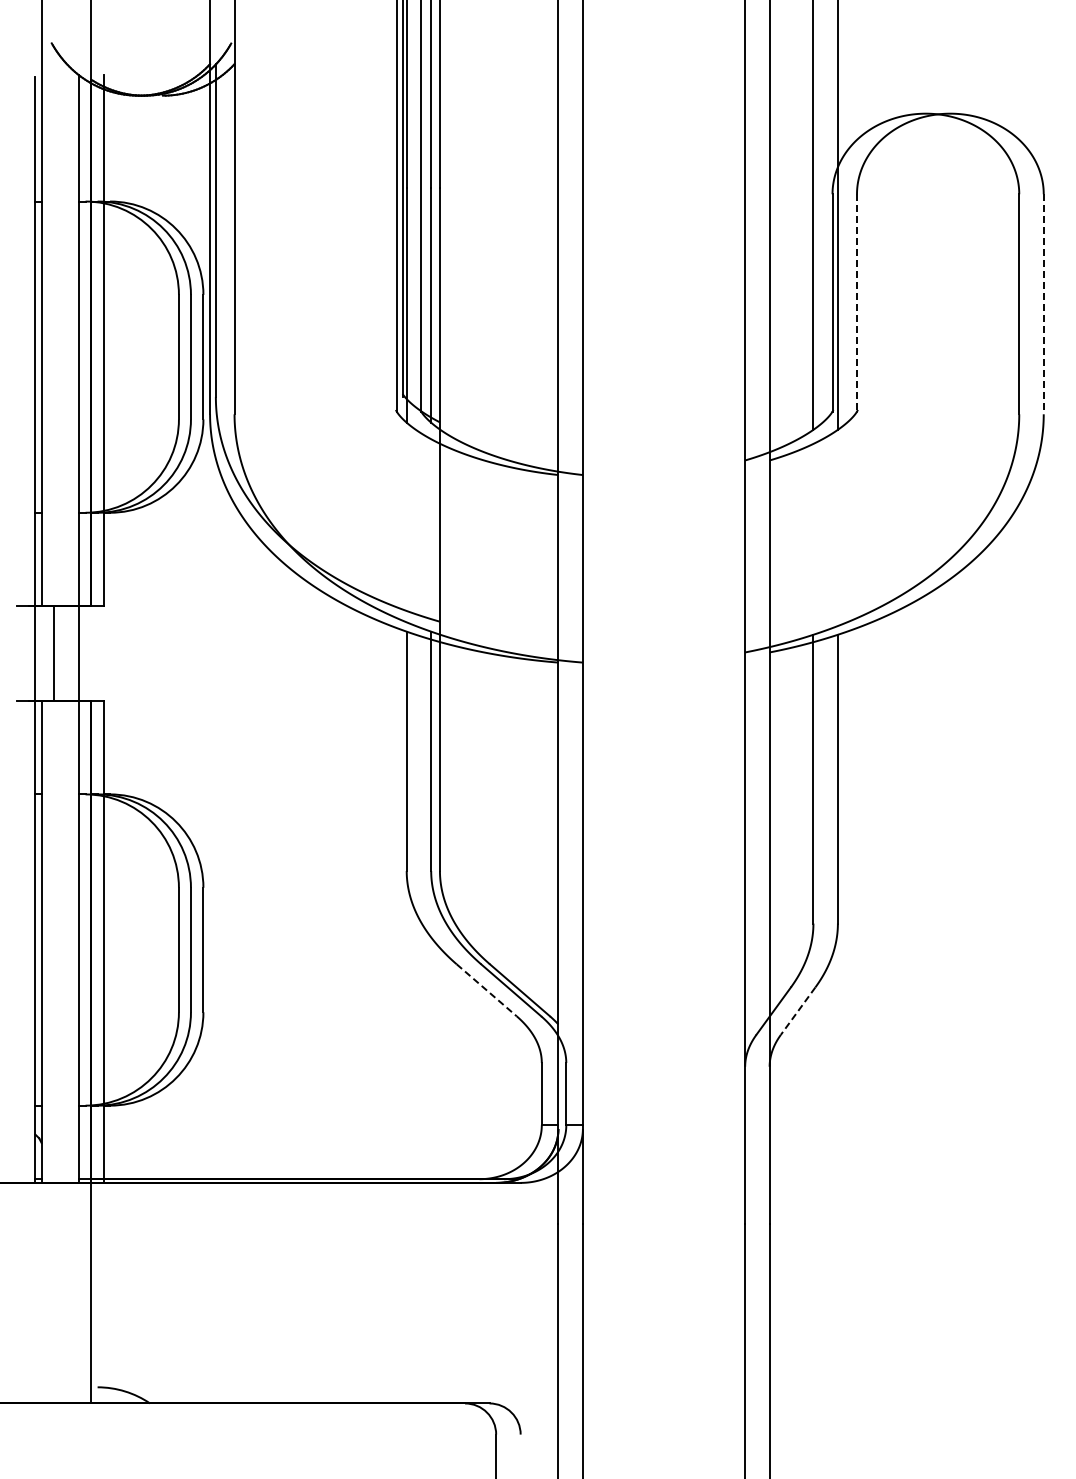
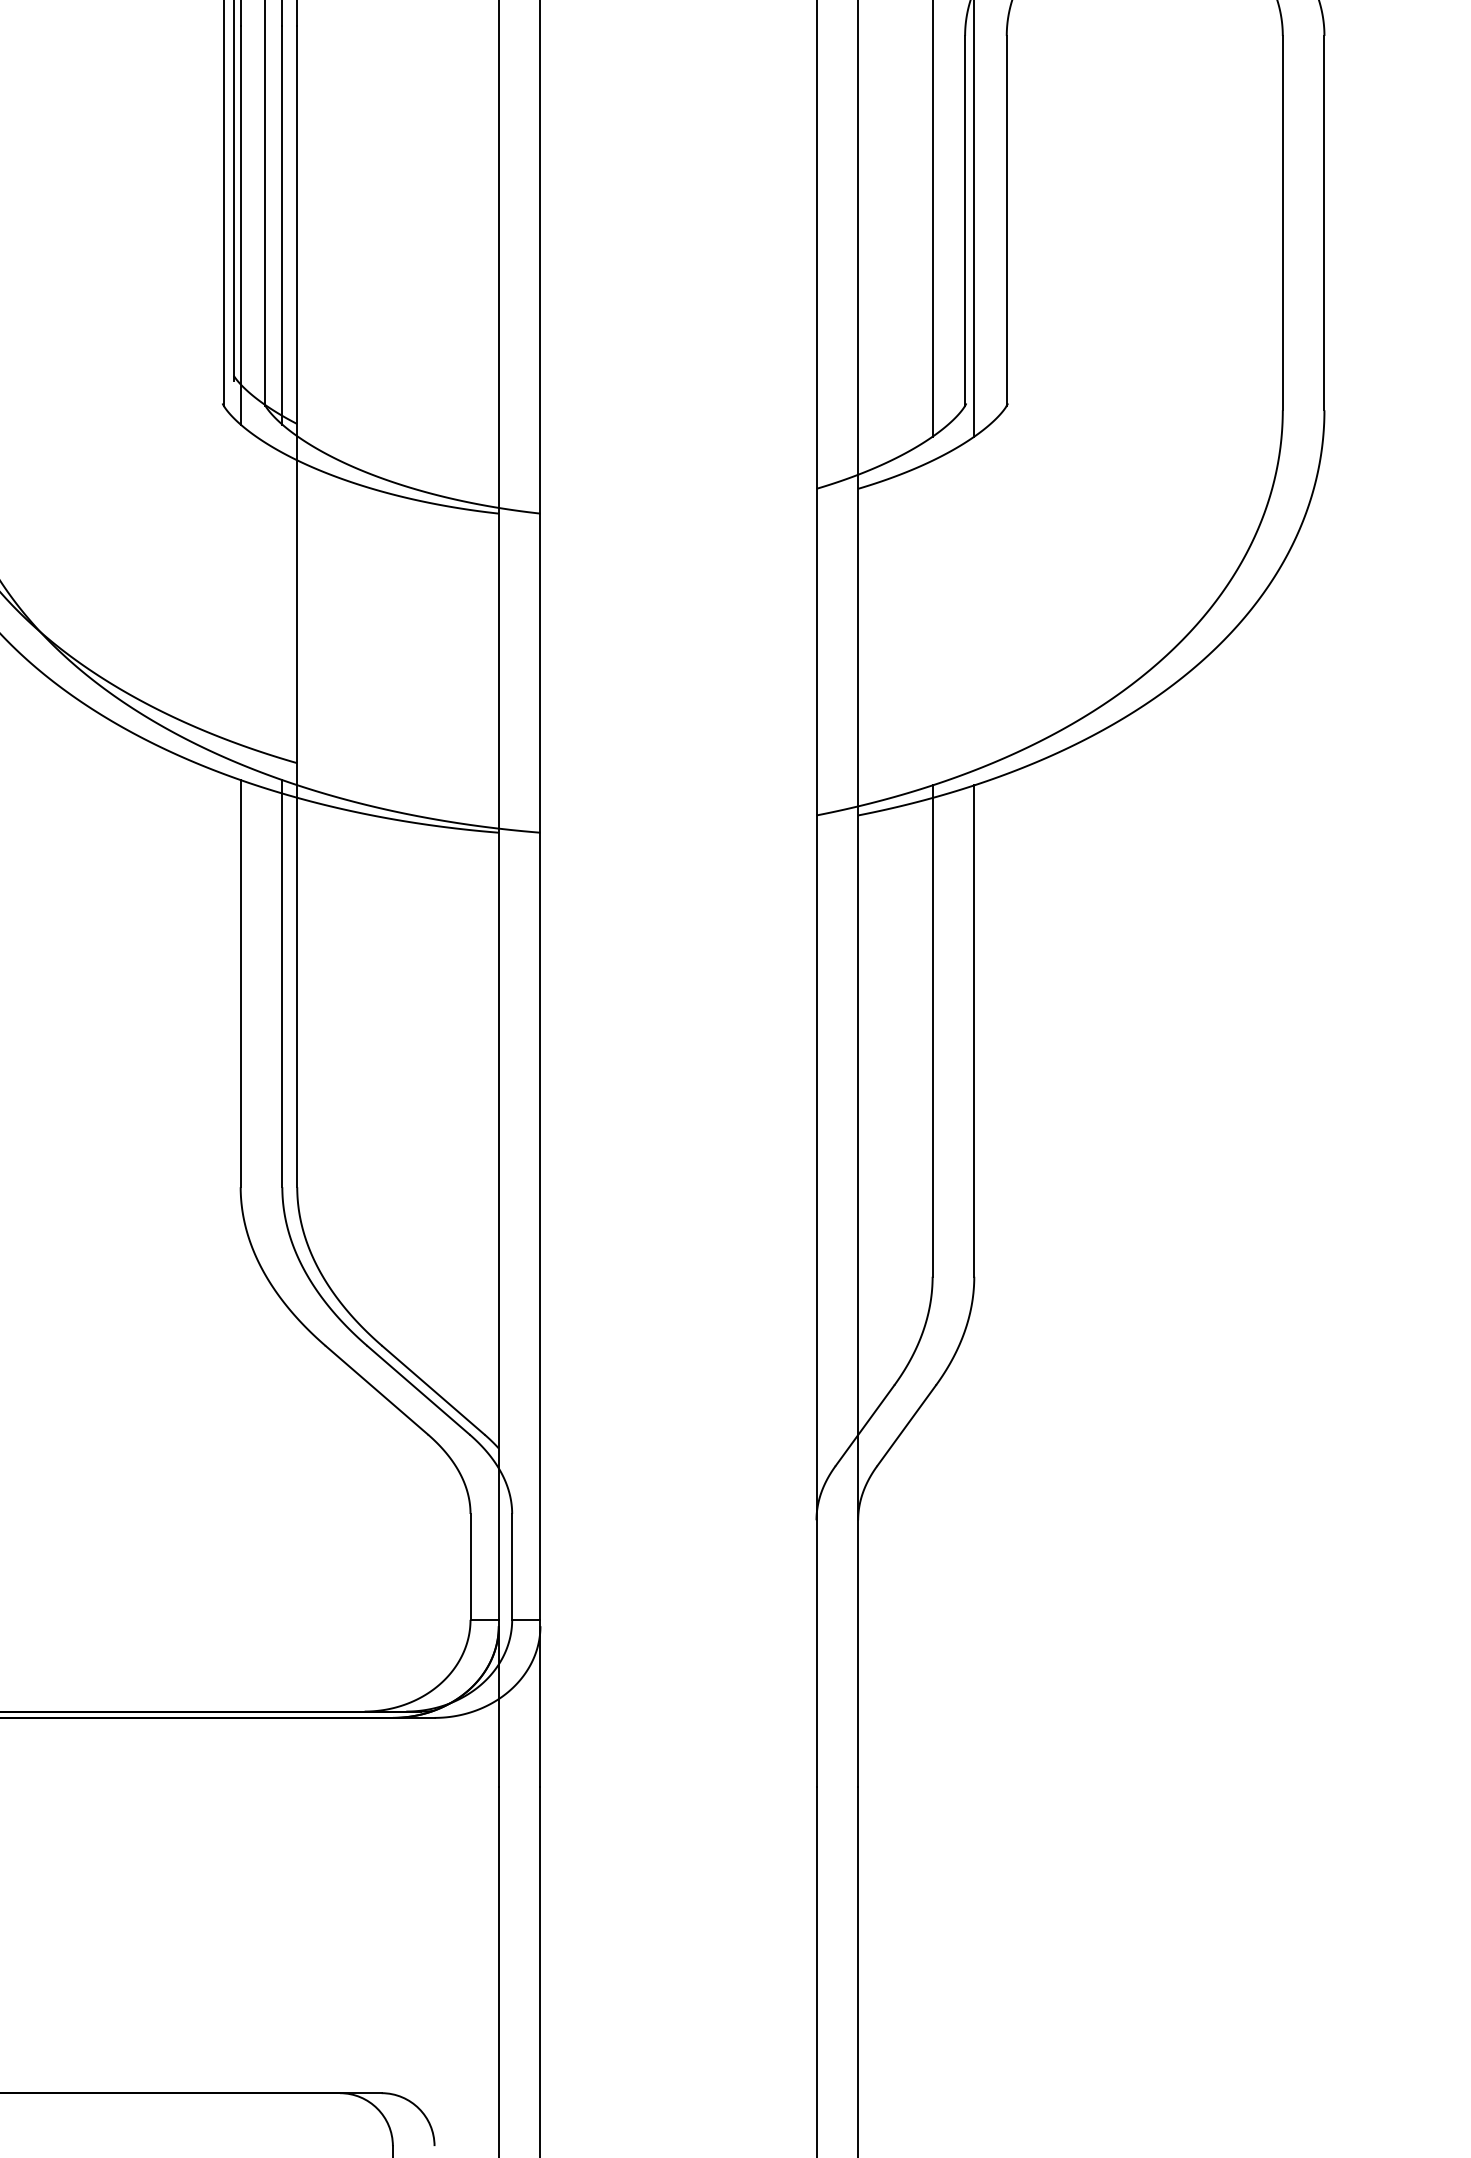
line: (857, 303) -> (1007, 221), dashed -> solid
line: (1043, 304) -> (1324, 223), dashed -> solid
line: (486, 990) -> (376, 1390), dashed -> solid
line: (797, 1011) -> (905, 1426), dashed -> solid

